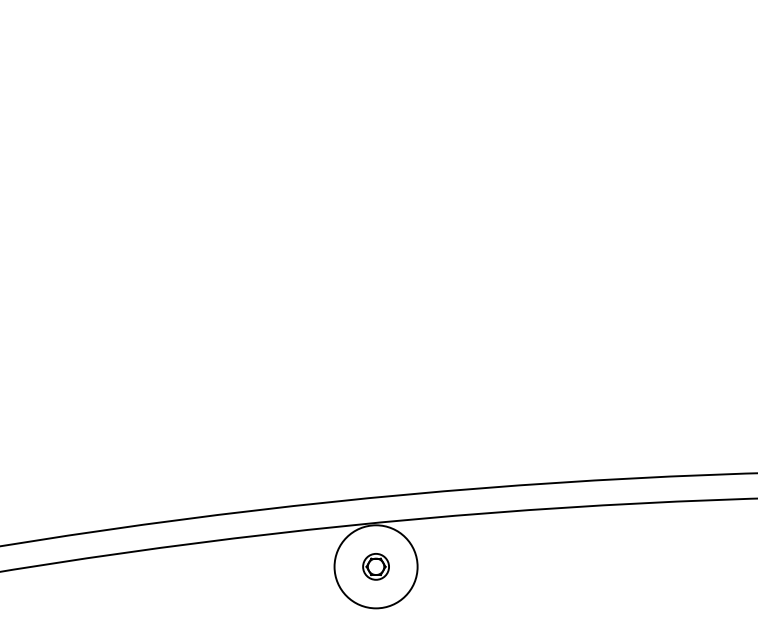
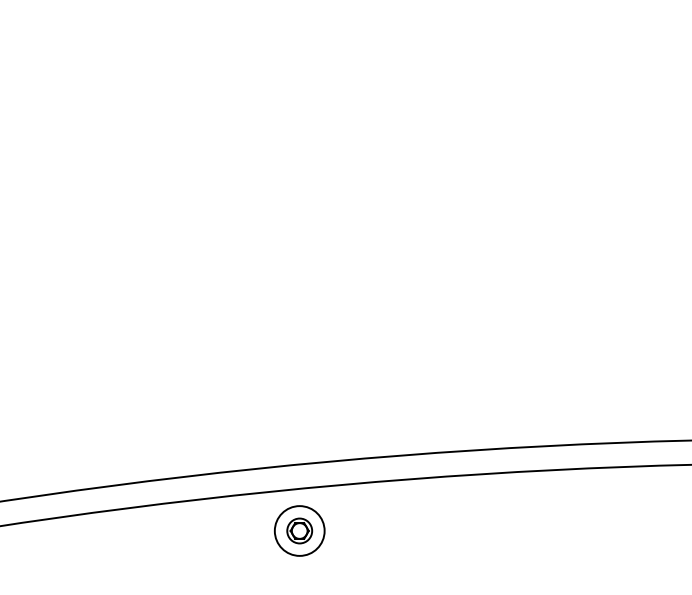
circle: (376, 566) -> (300, 530), size x0.62

